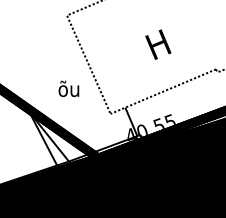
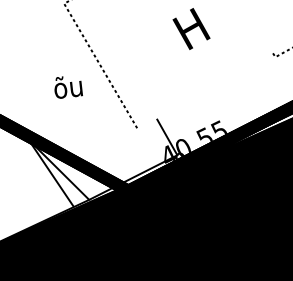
text: (68, 88) -> (67, 86), moved
line: (163, 91) -> (205, 91), removed

